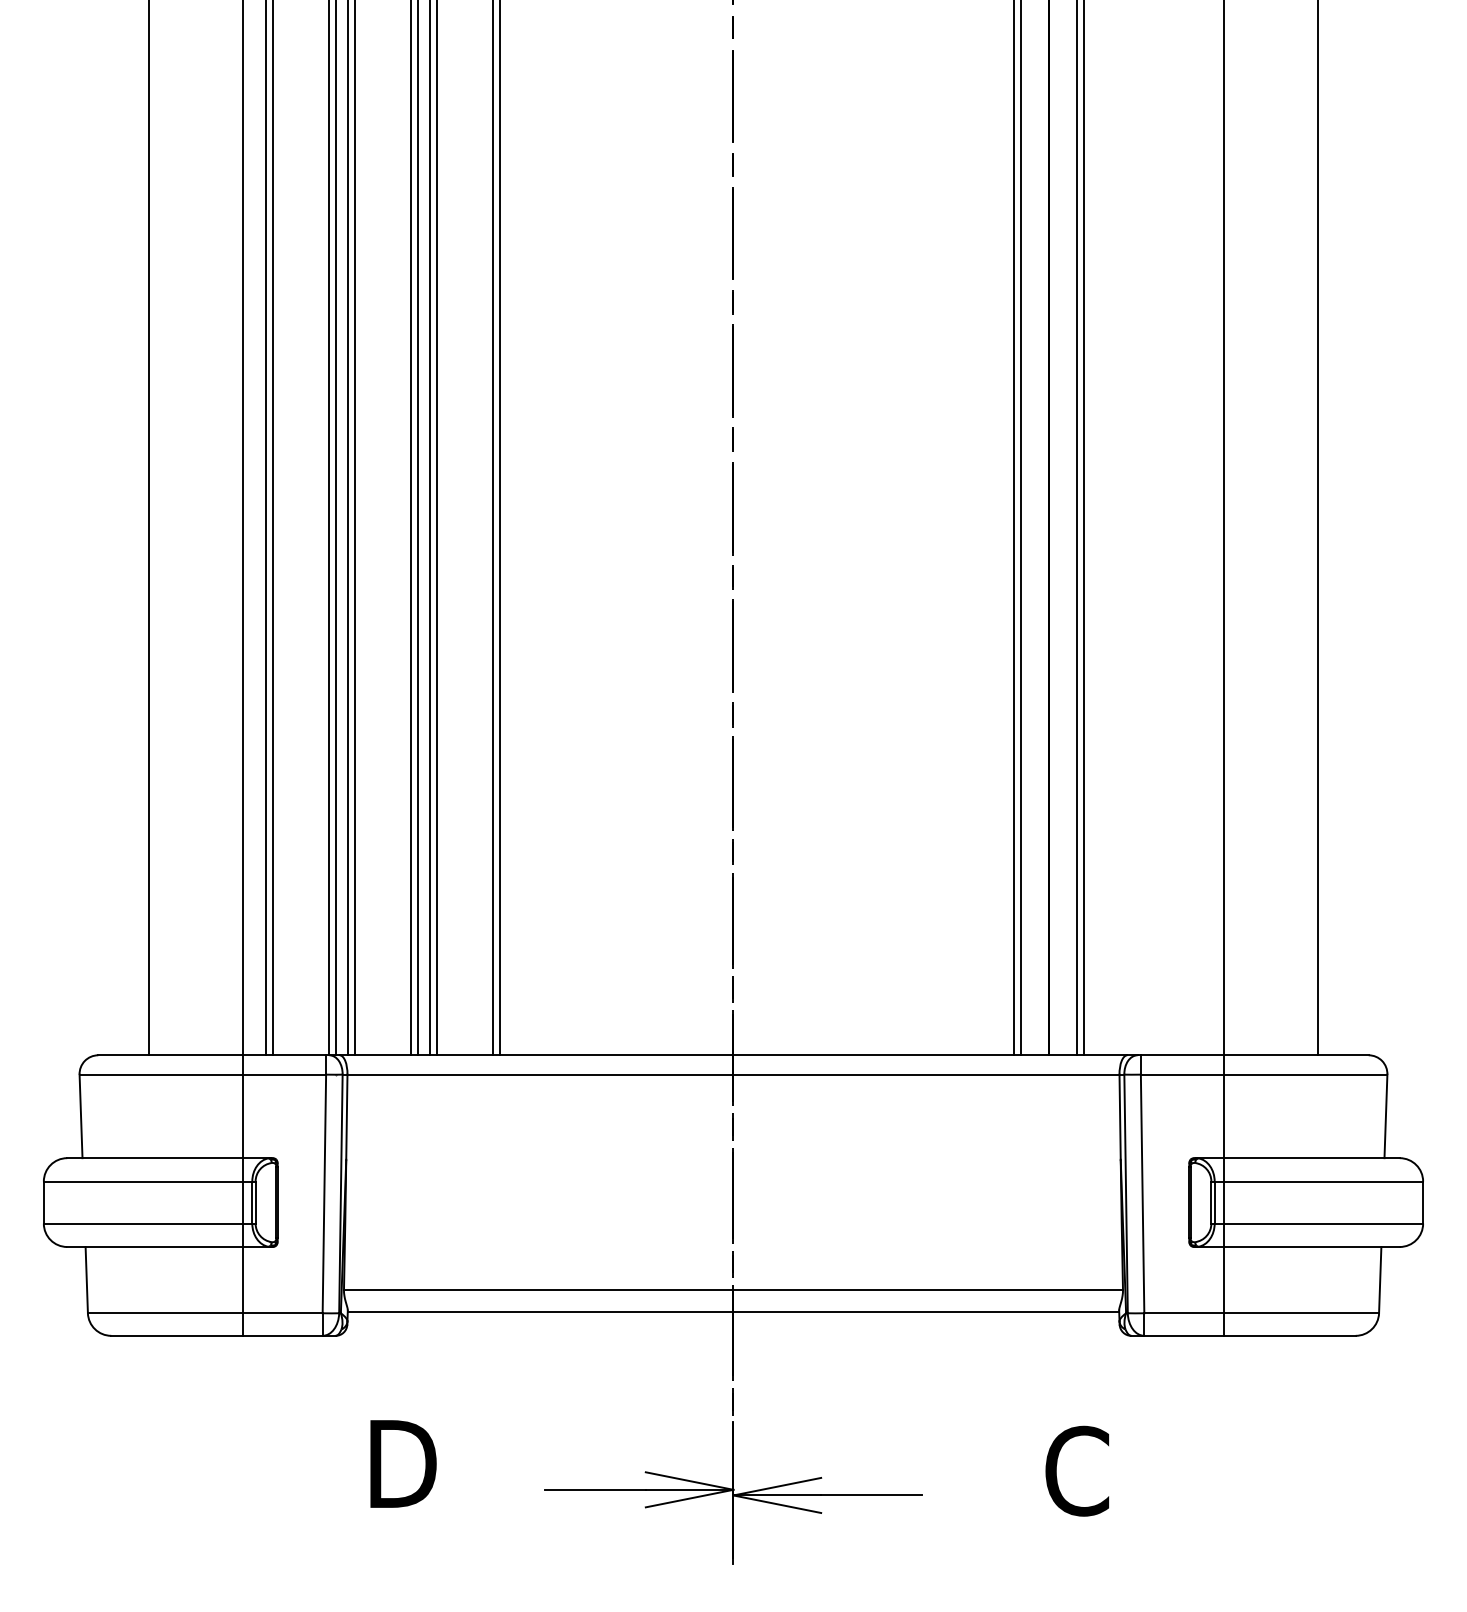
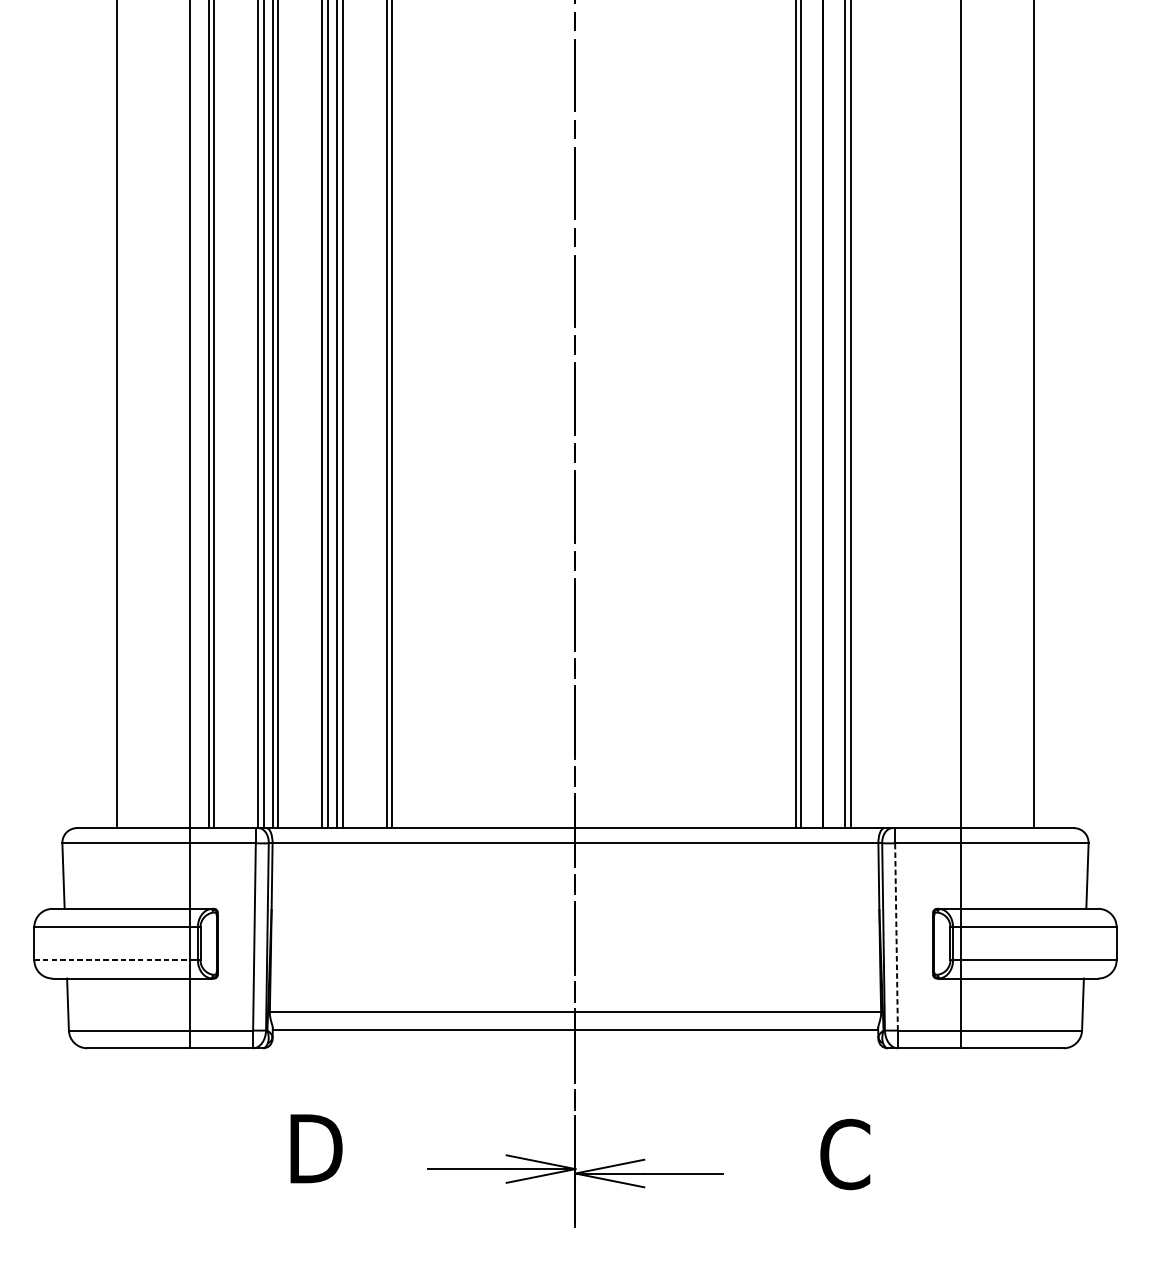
line: (1142, 1193) -> (896, 936), solid -> dashed
line: (143, 1223) -> (112, 960), solid -> dashed

